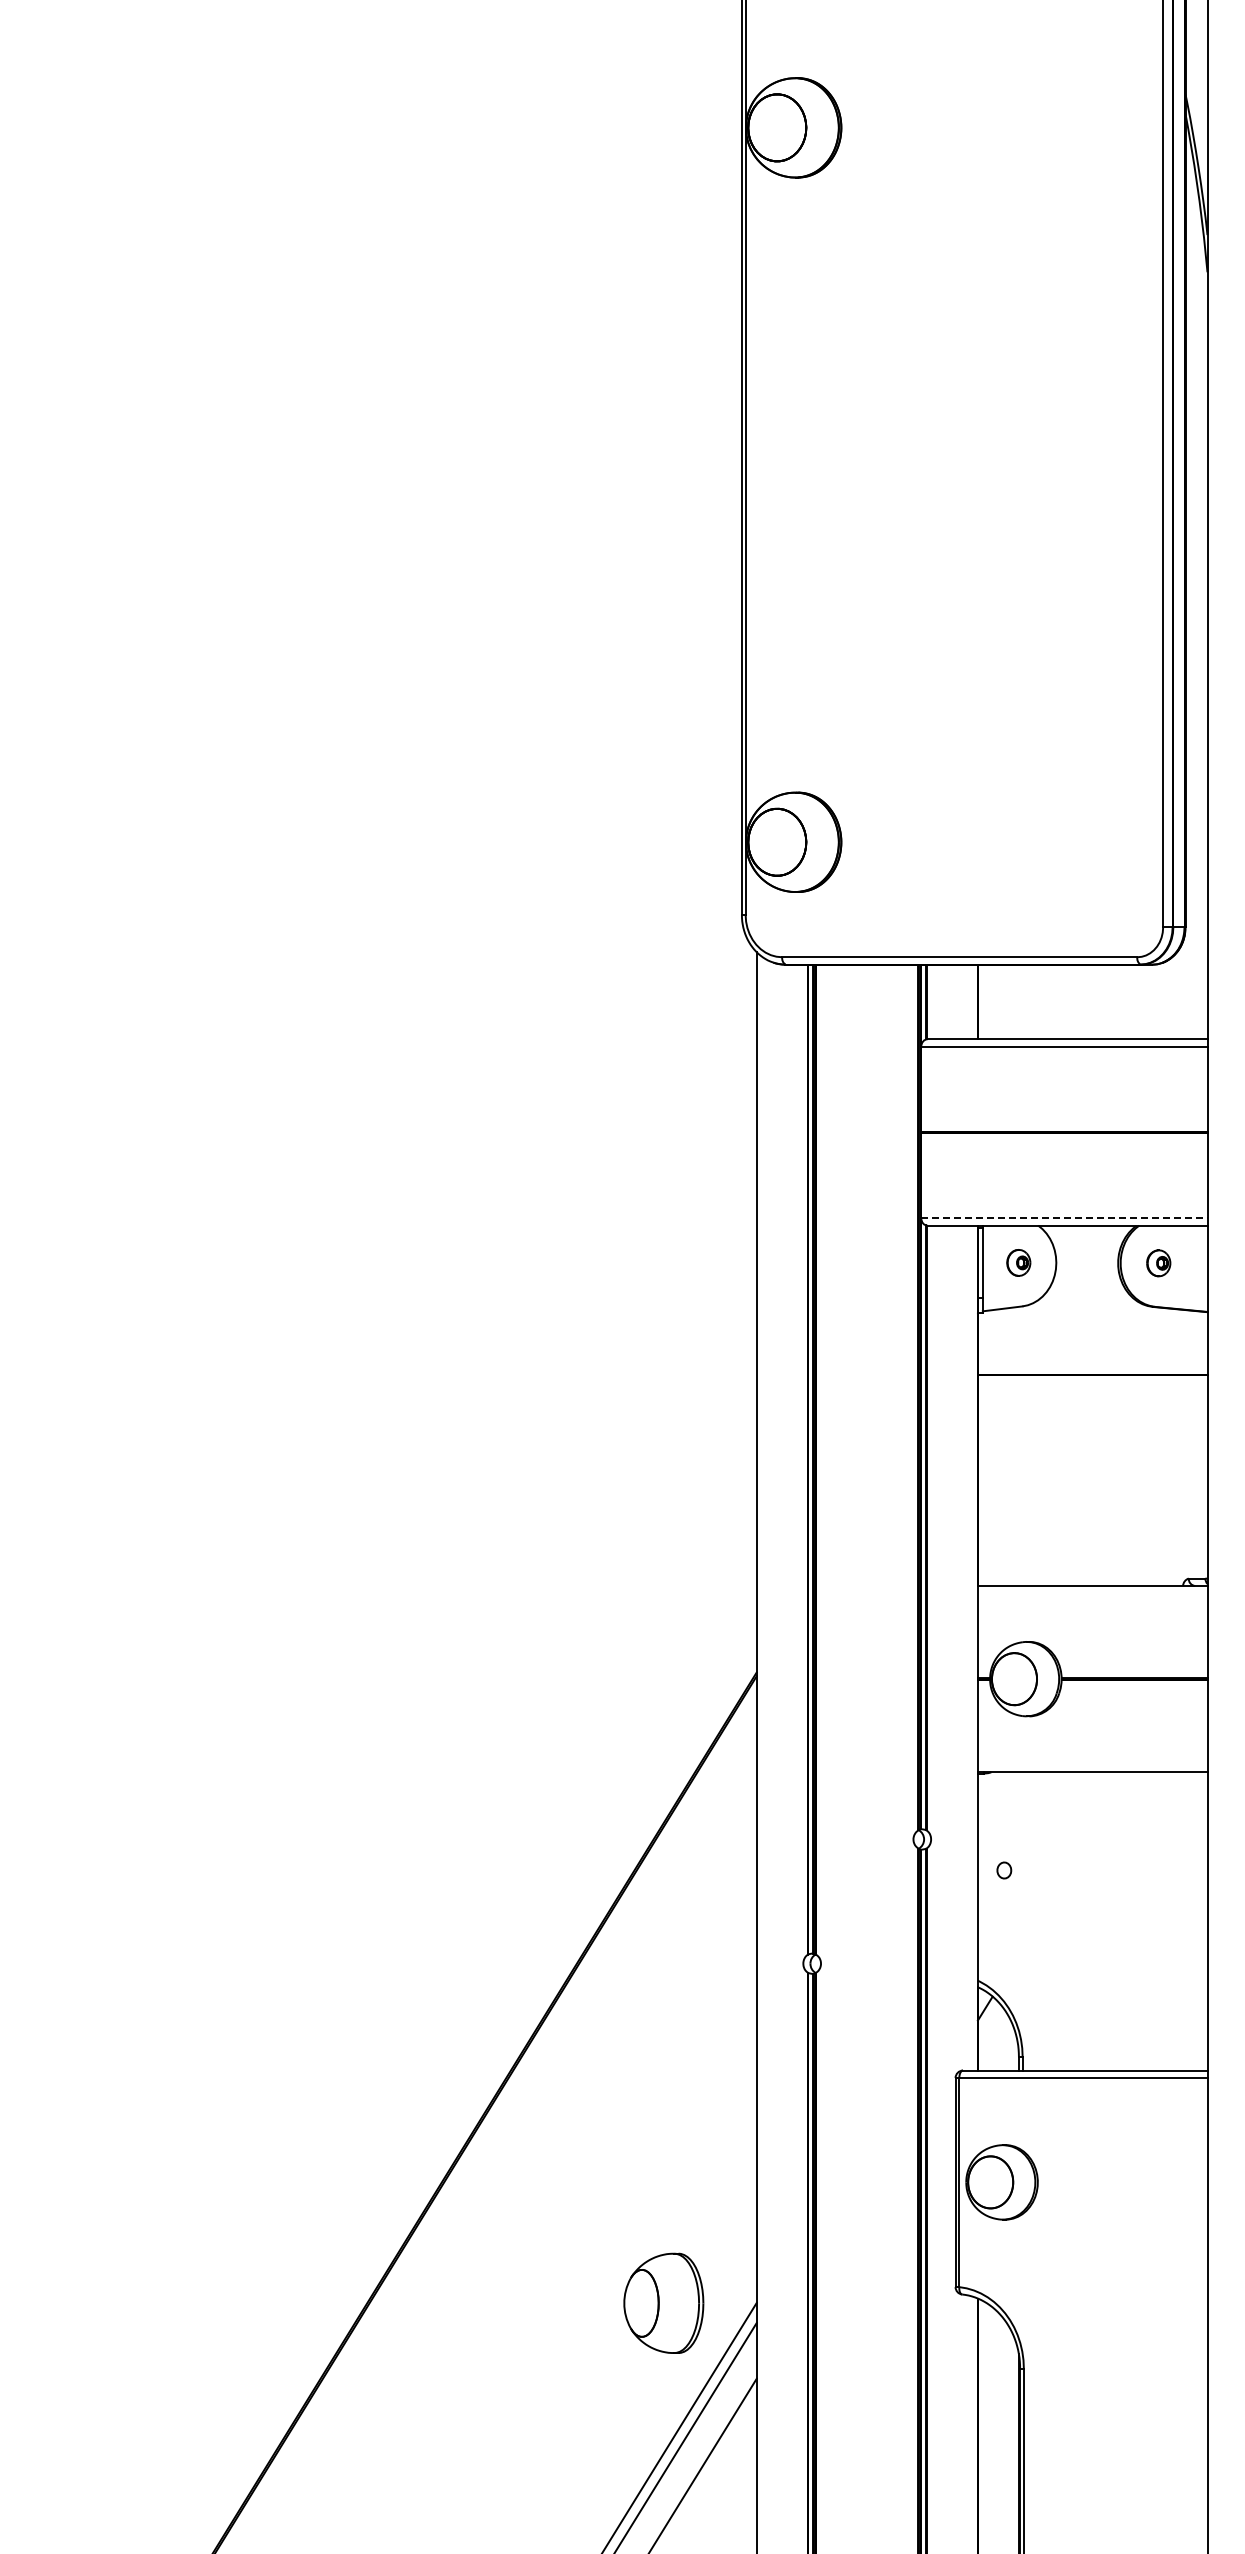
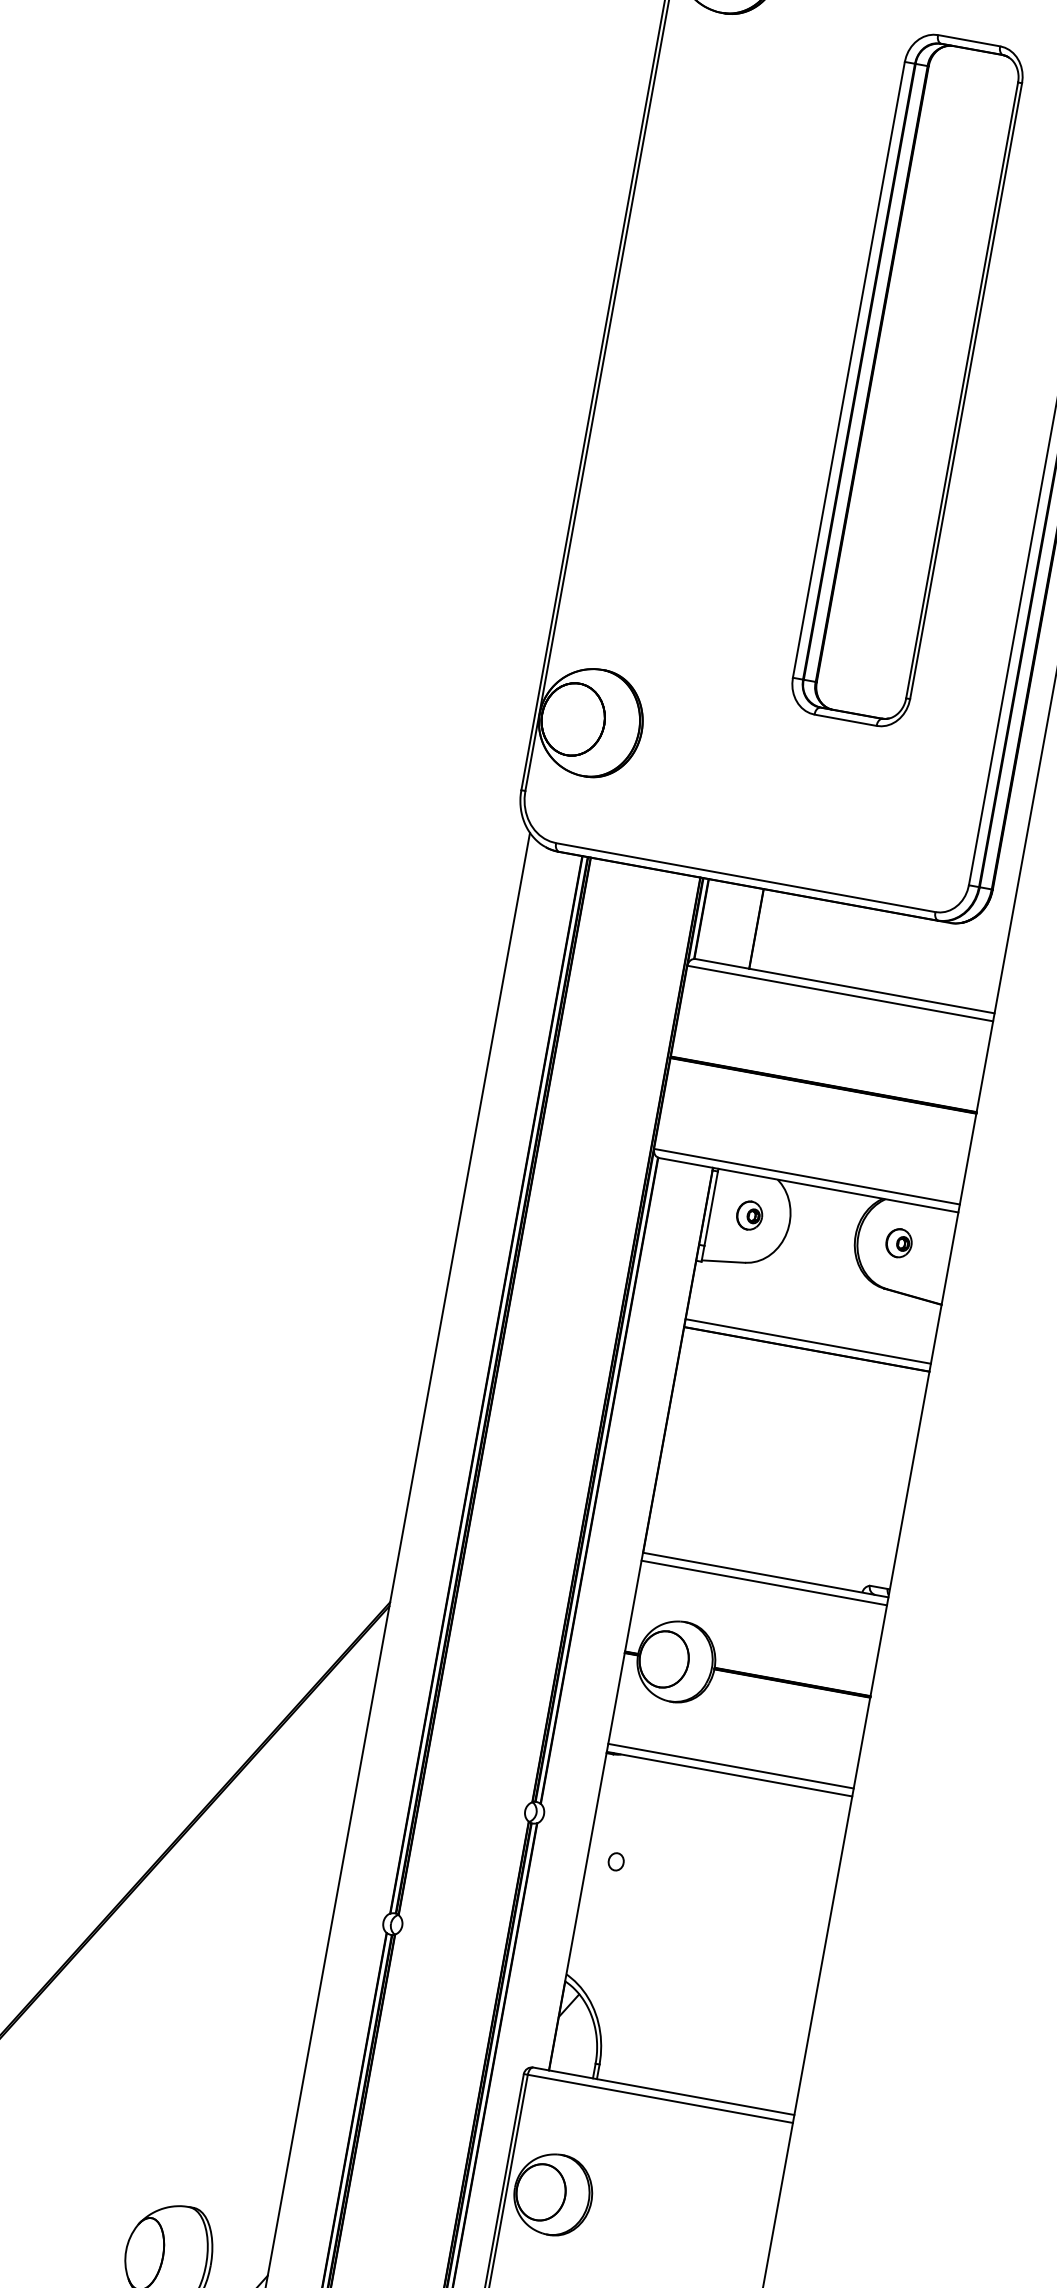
part: (1024, 479) -> (907, 379), added
line: (1064, 1218) -> (807, 1177), dashed -> solid
line: (1092, 1367) -> (808, 1341), added
line: (1092, 1593) -> (764, 1583), added
line: (1092, 1764) -> (730, 1765), added

